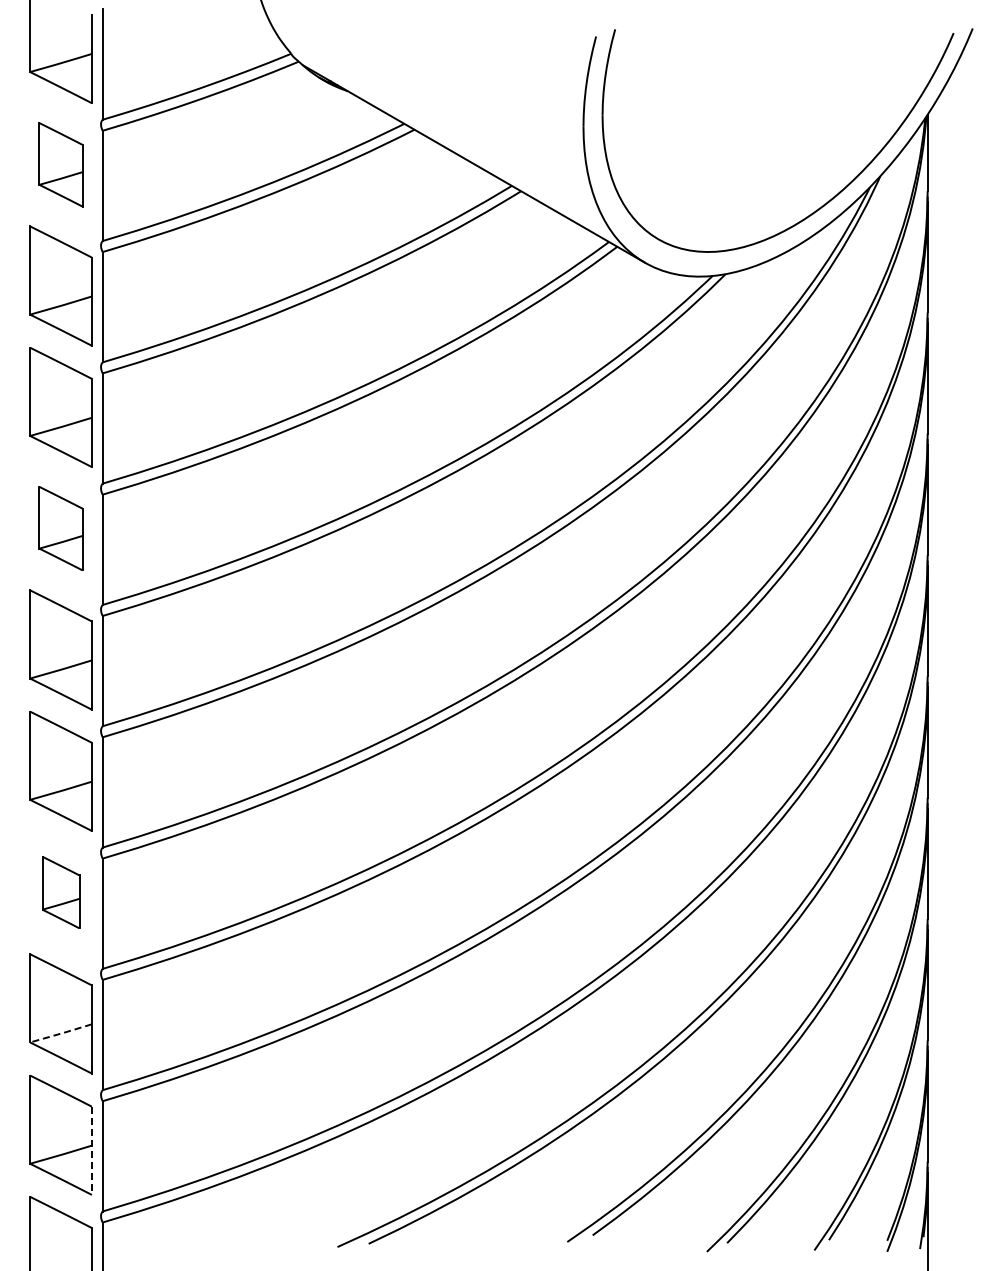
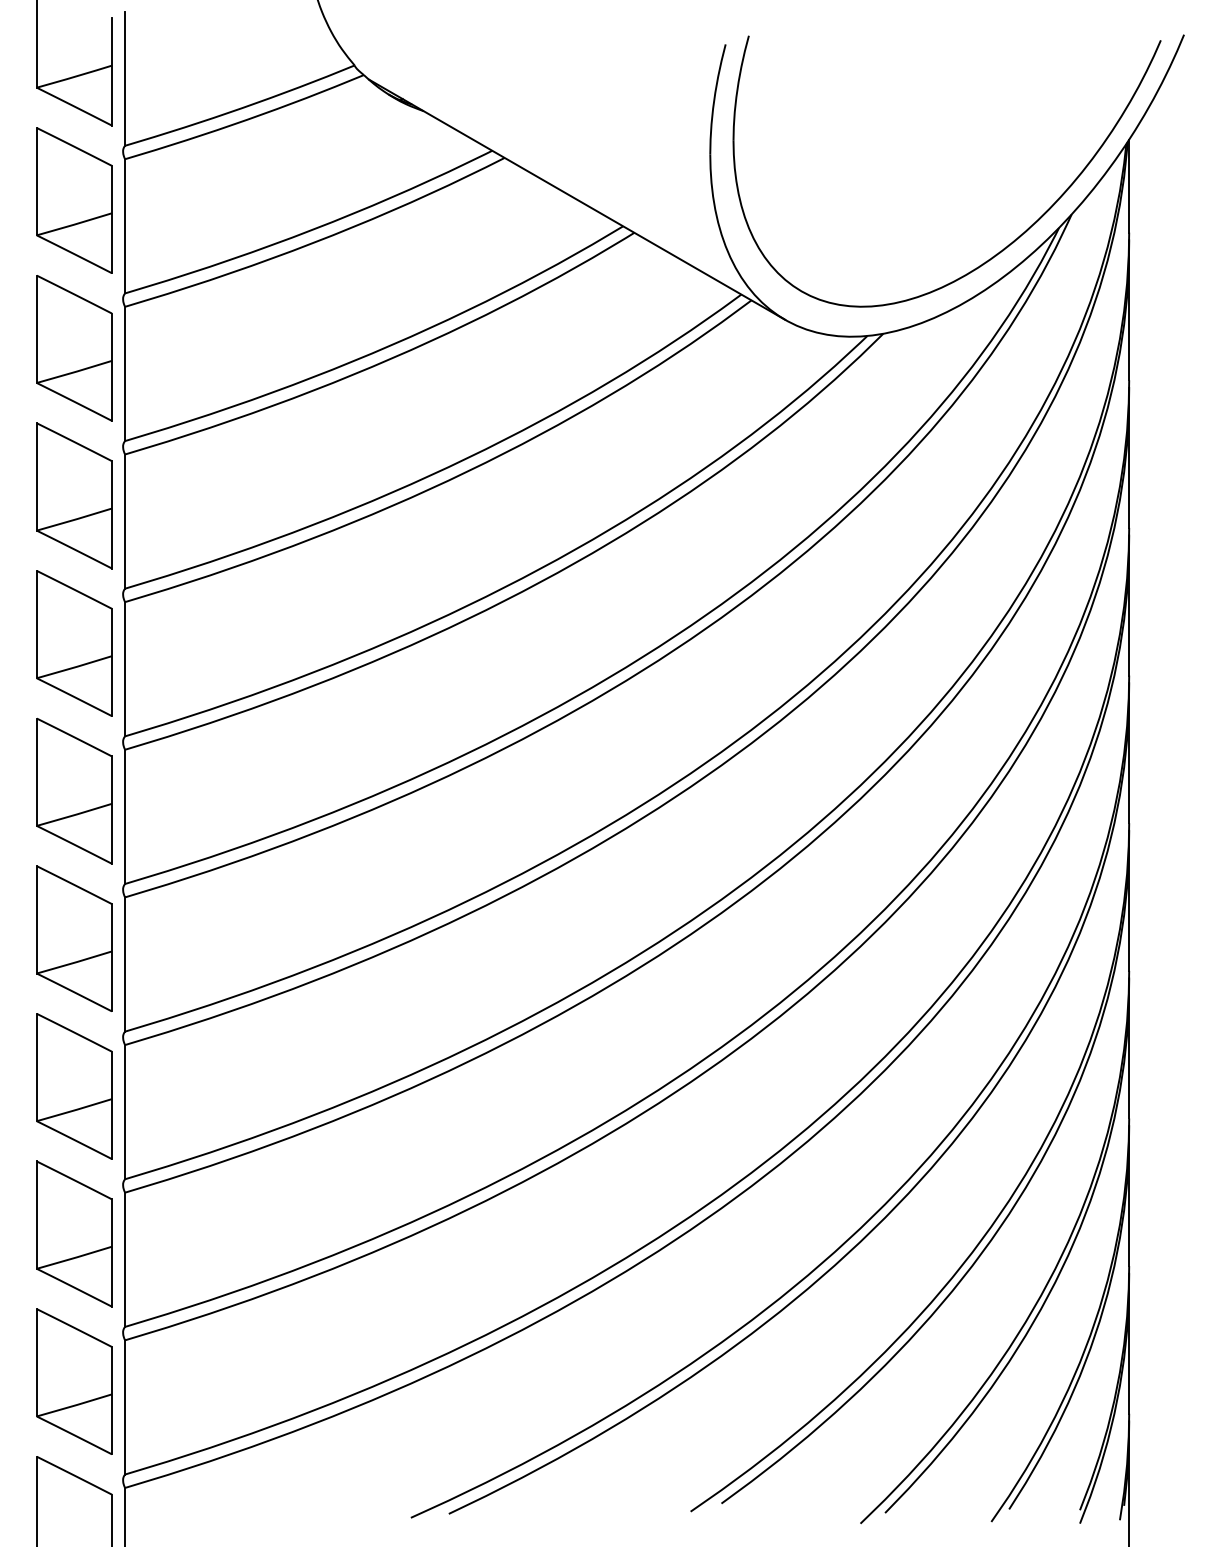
part: (60, 164) -> (73, 200), size x1.43
part: (60, 528) -> (73, 643), size x1.43
part: (60, 892) -> (73, 1086), size x1.67
line: (61, 1033) -> (74, 1257), dashed -> solid
line: (91, 1151) -> (111, 1401), dashed -> solid

